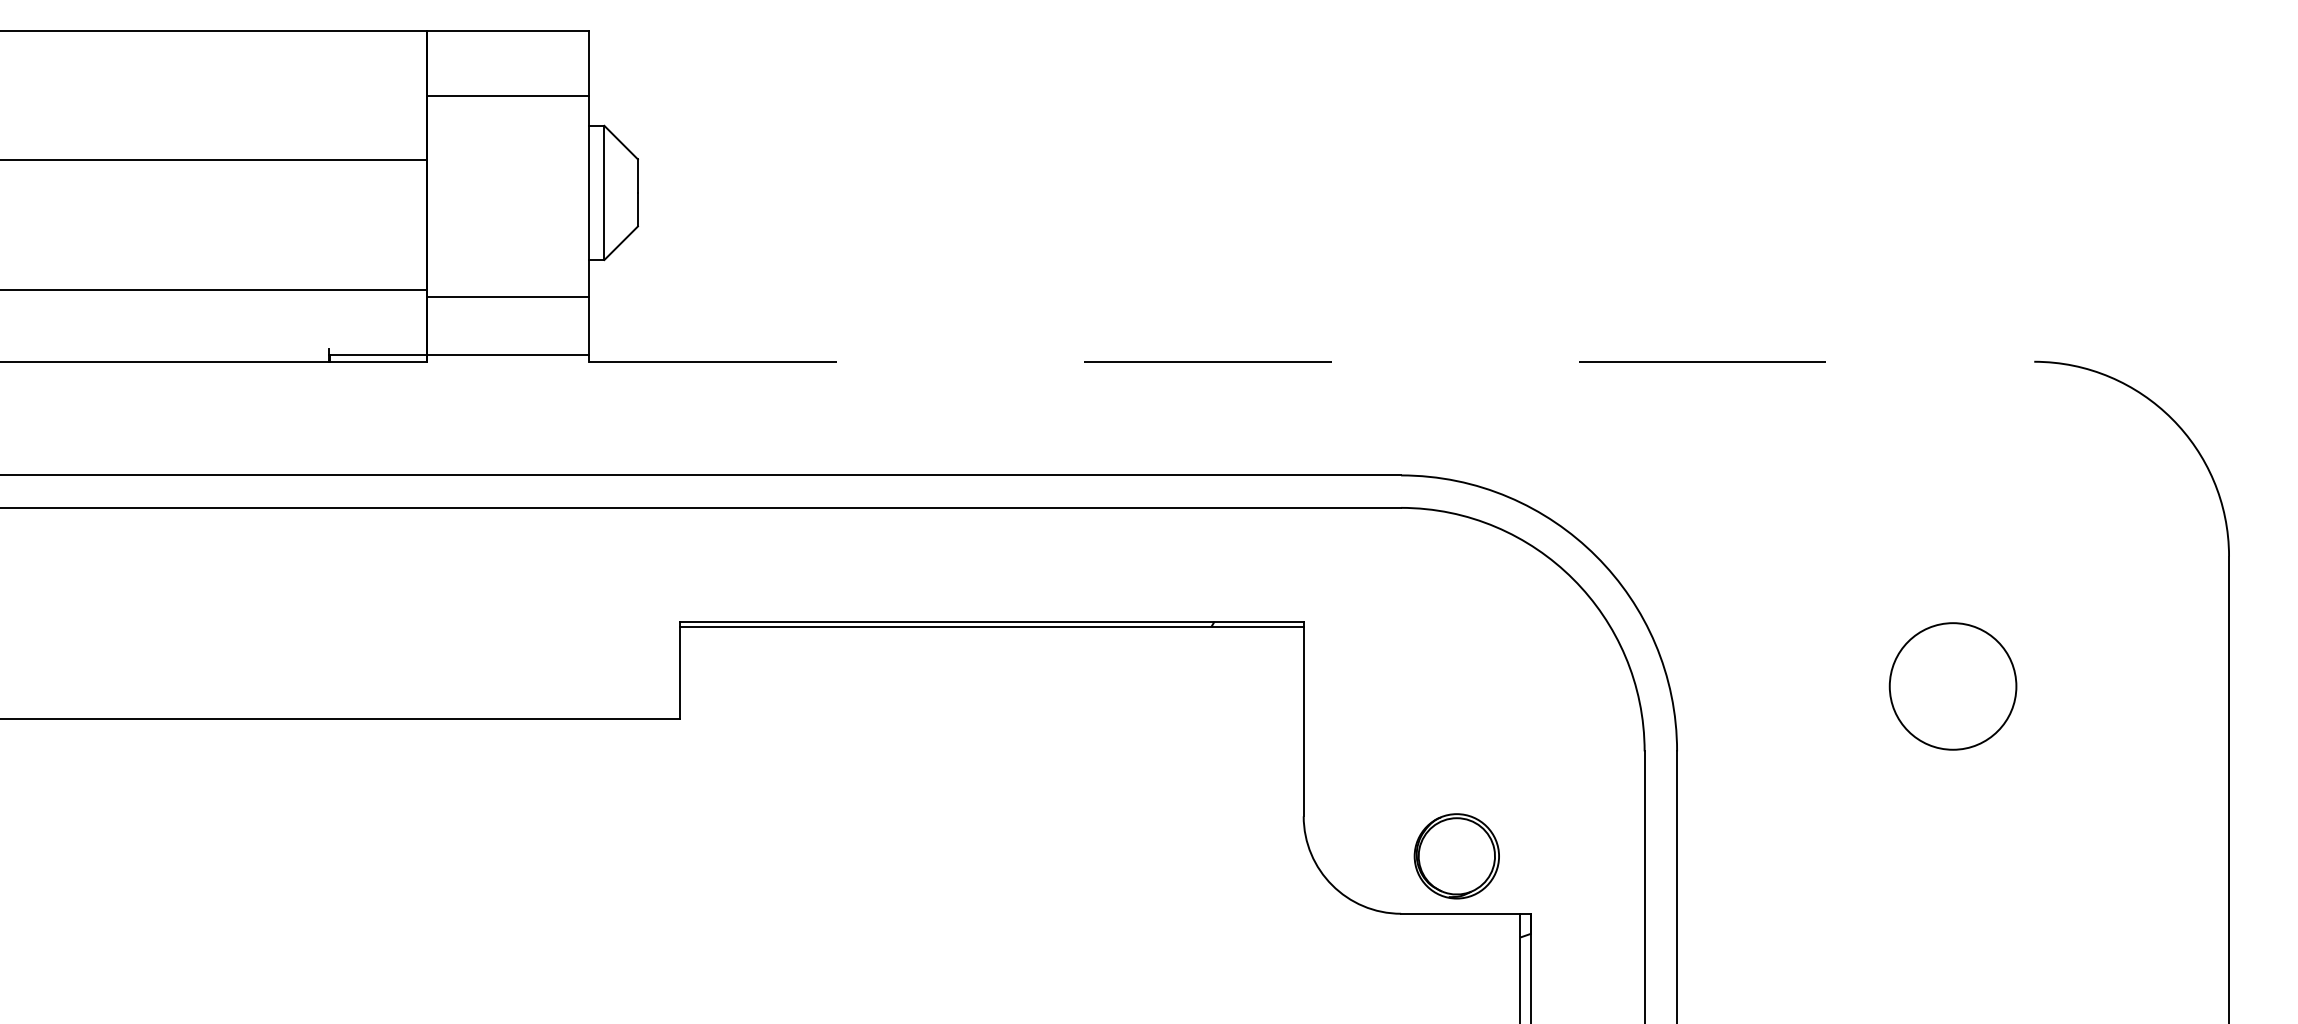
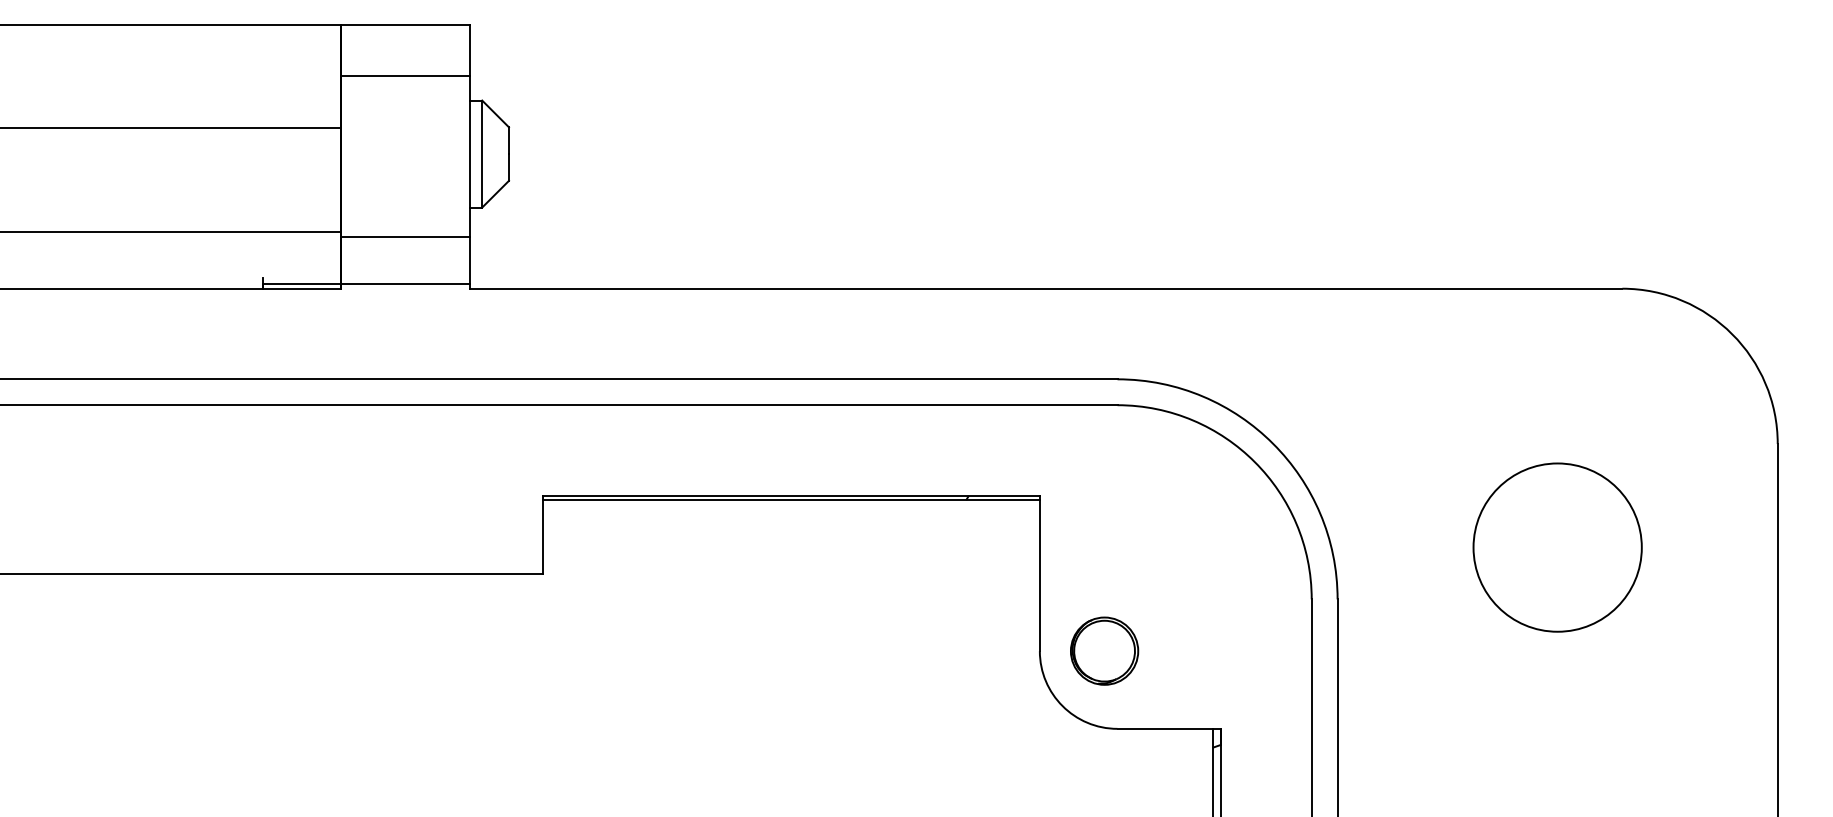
line: (1312, 361) -> (1046, 288), dashed -> solid
circle: (1952, 685) -> (1557, 546), size x1.67
part: (1456, 856) -> (1104, 651), moved

